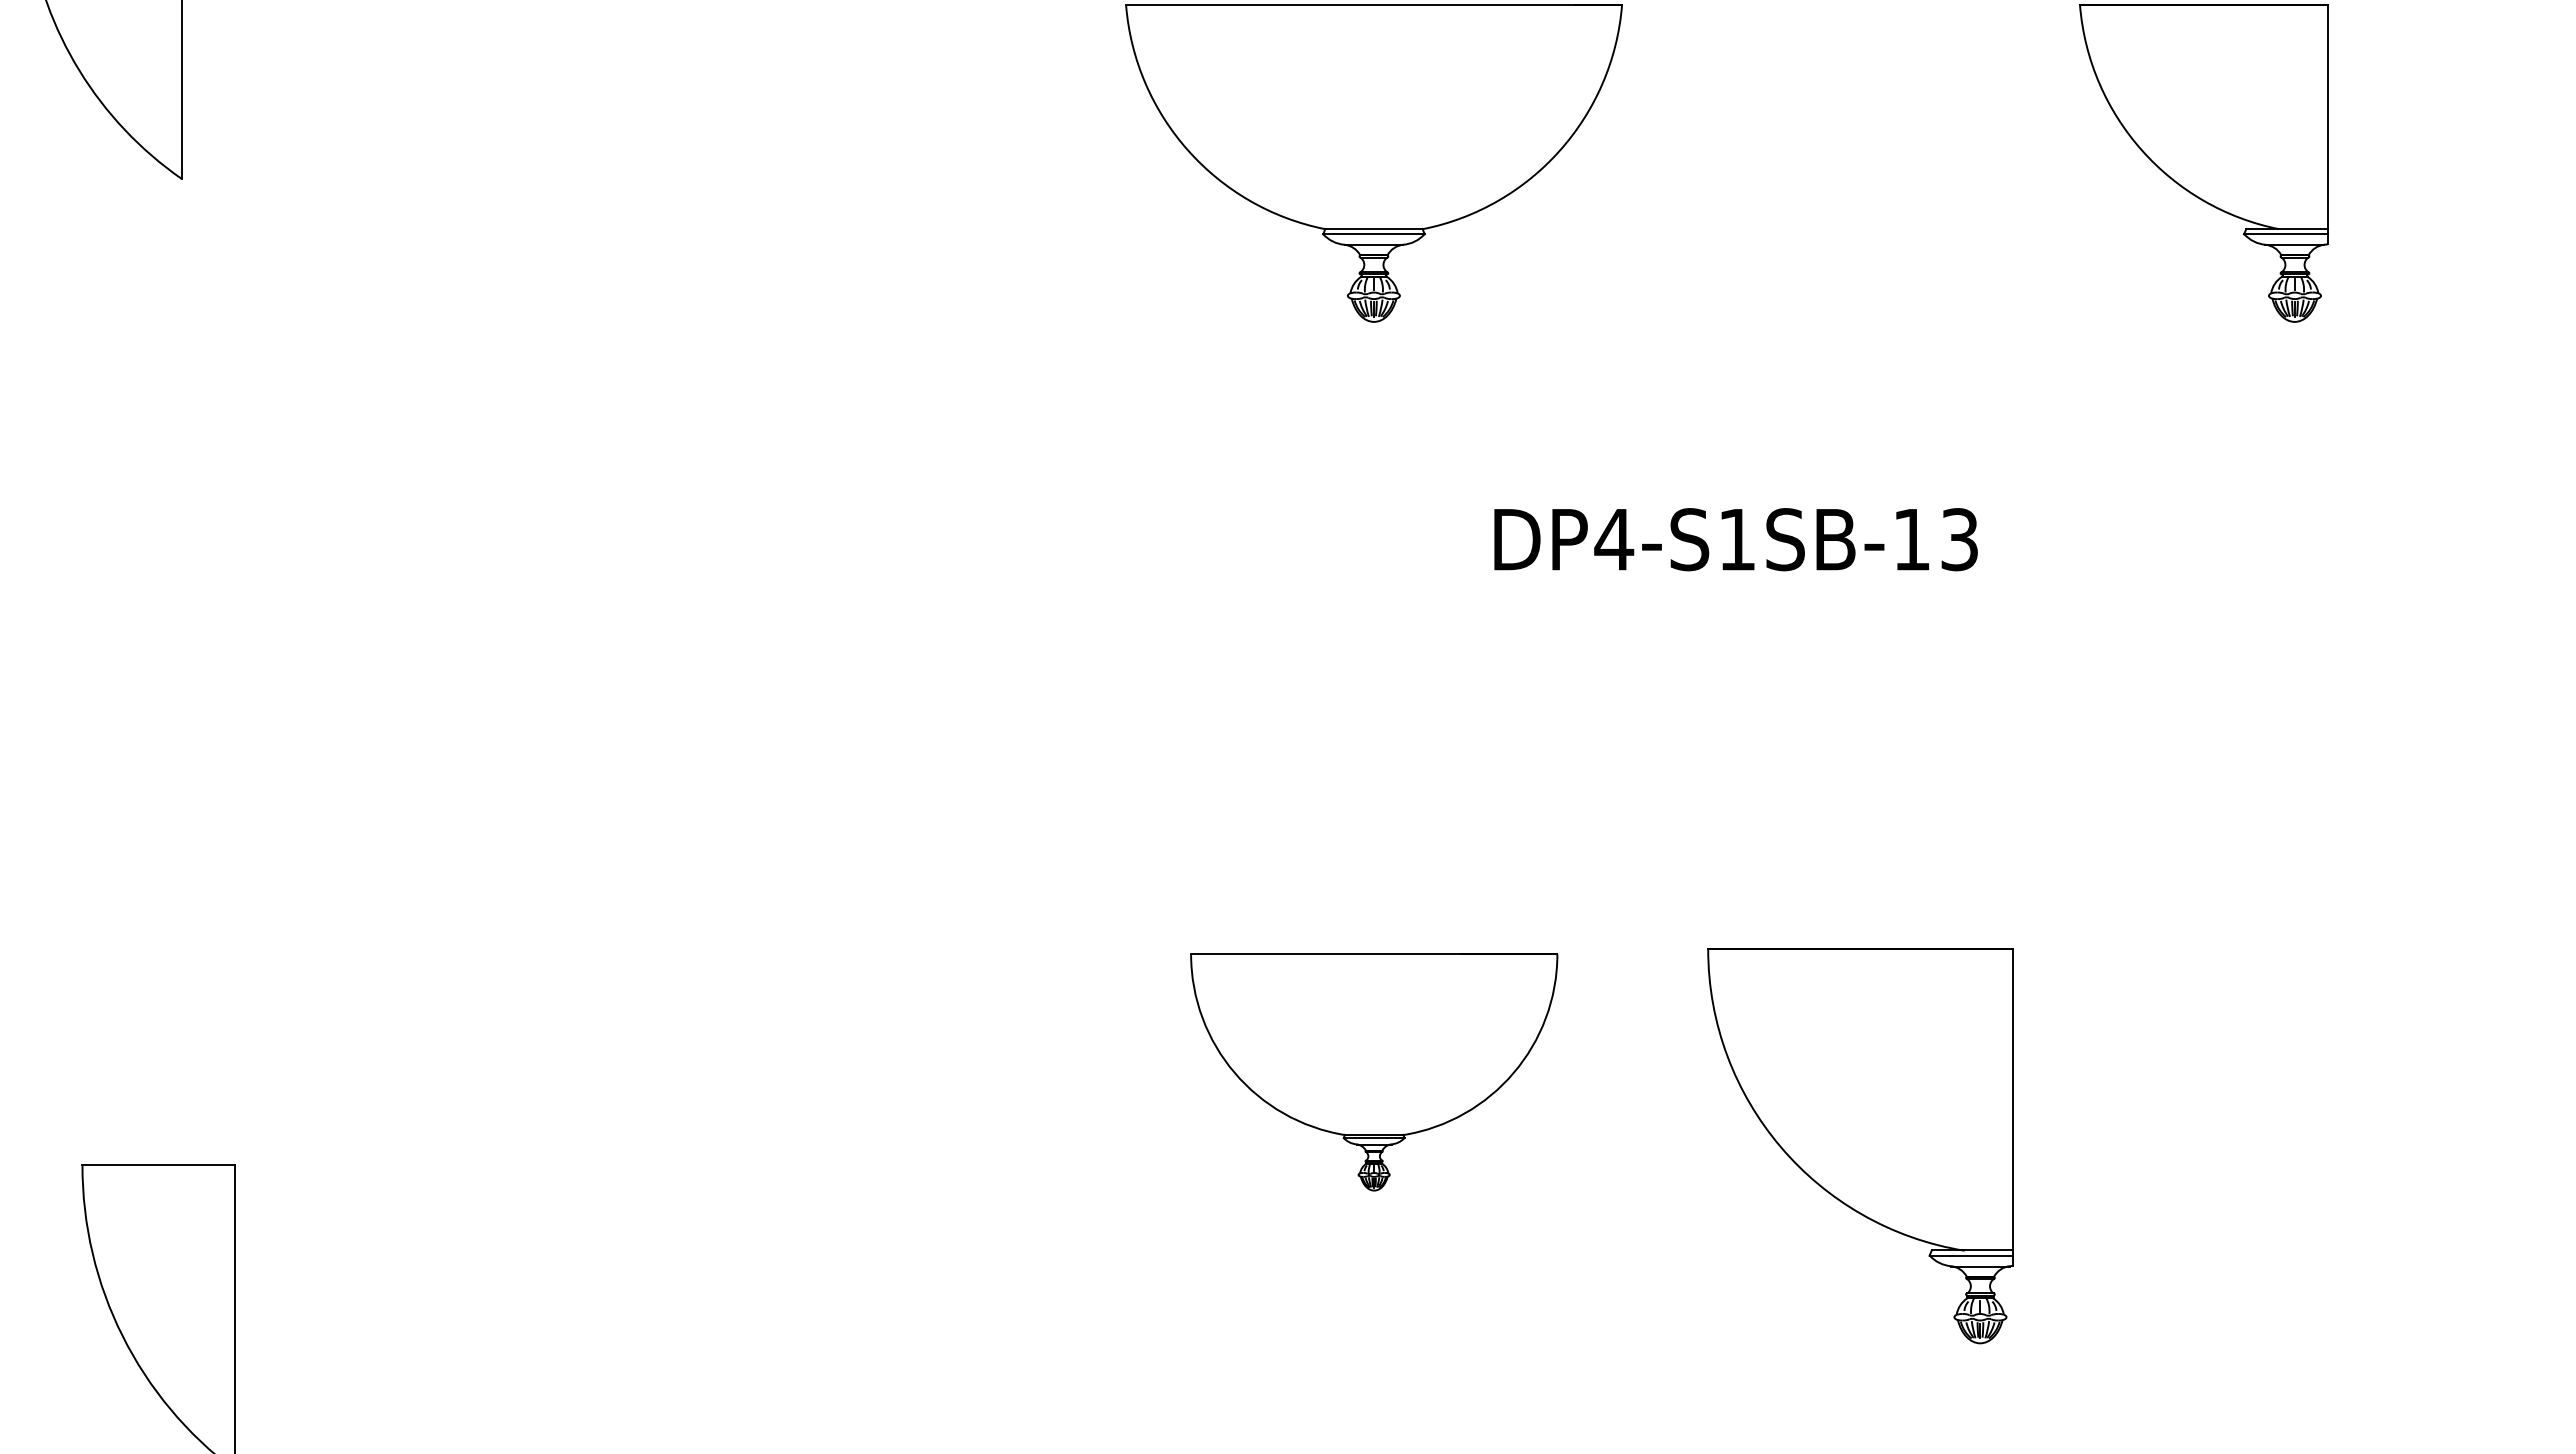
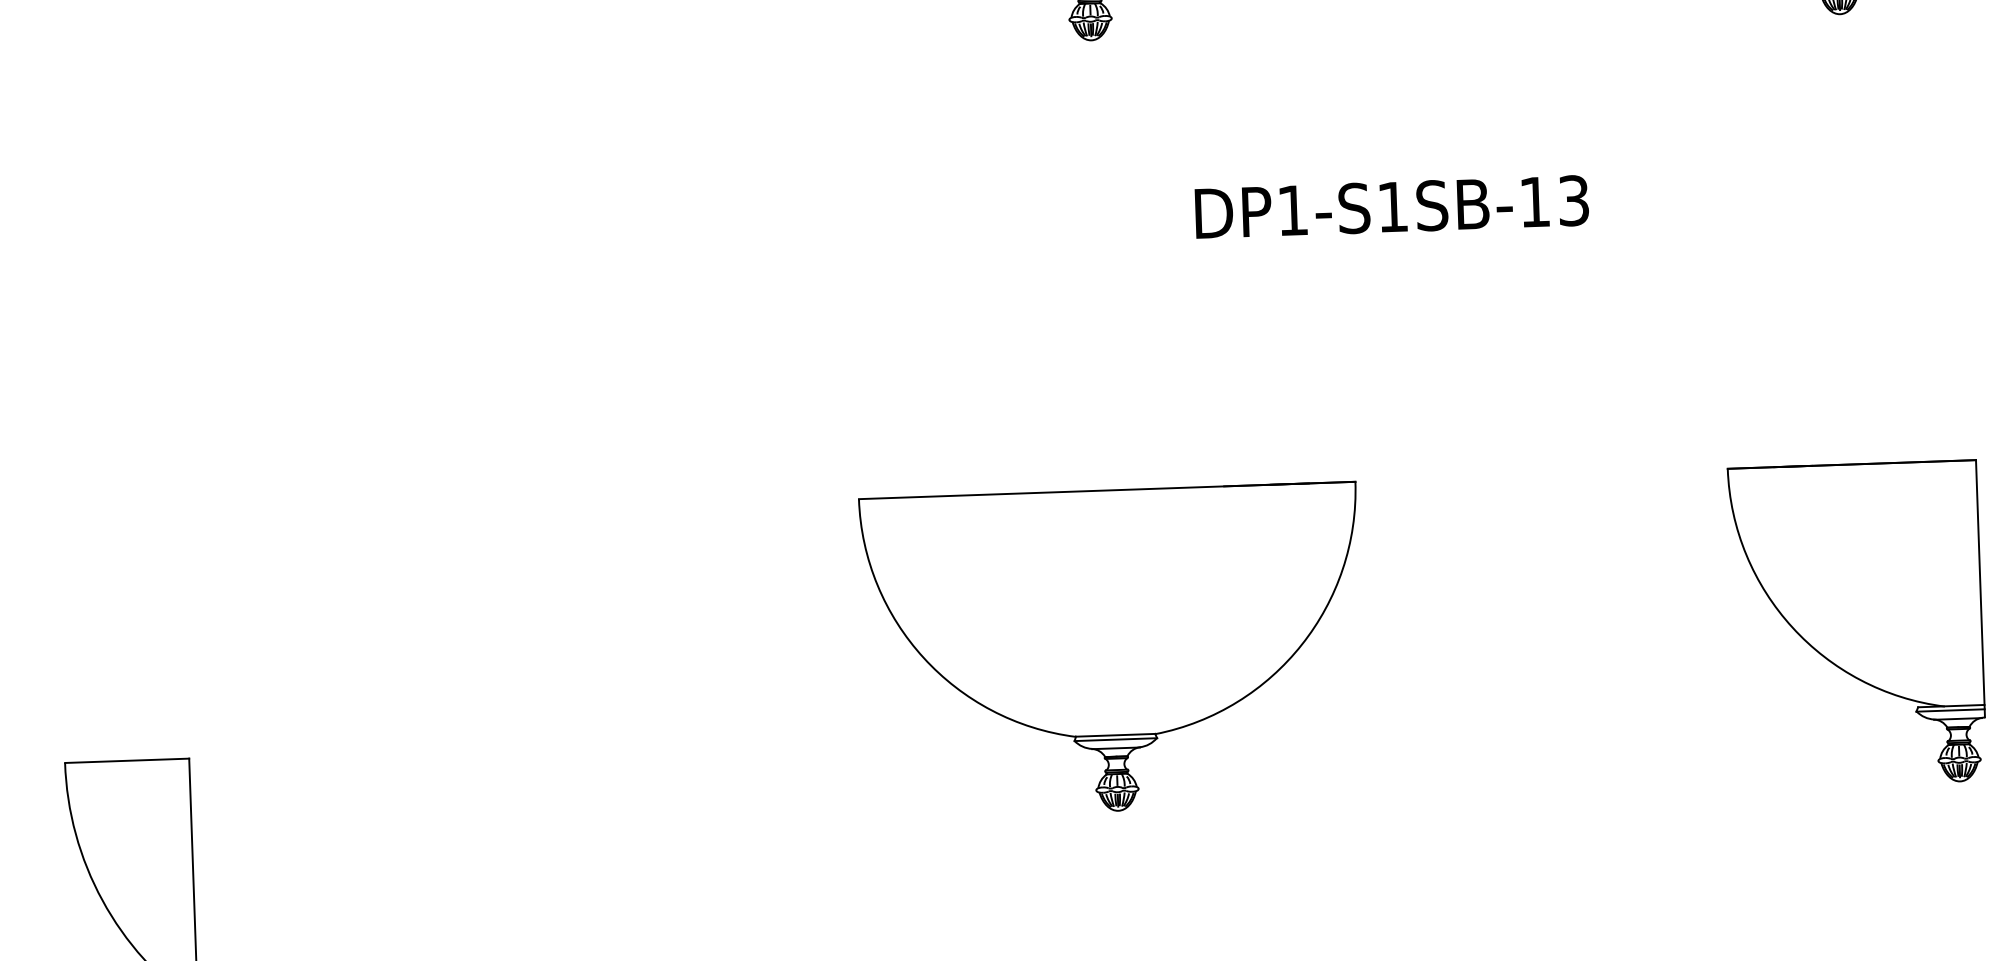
text: (1614, 539) -> (1293, 210), DP4-S1SB-13 -> DP1-S1SB-13
part: (1374, 1072) -> (1113, 650), size x1.67
part: (1860, 1146) -> (1857, 624), moved

